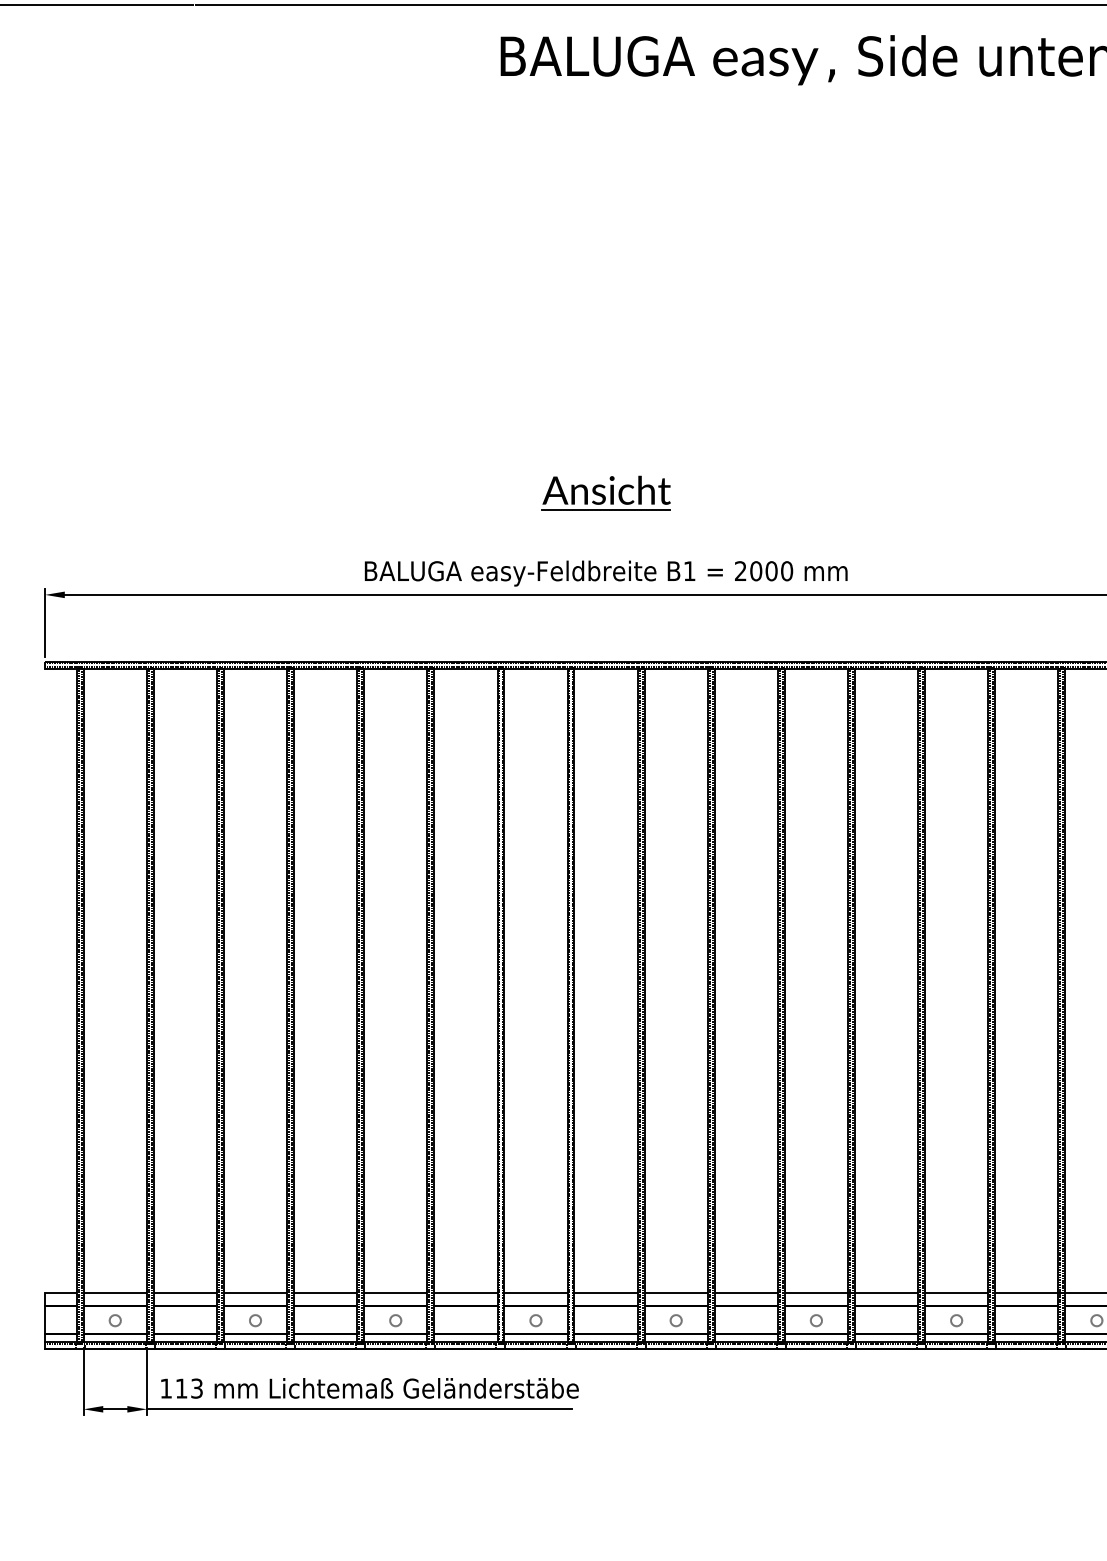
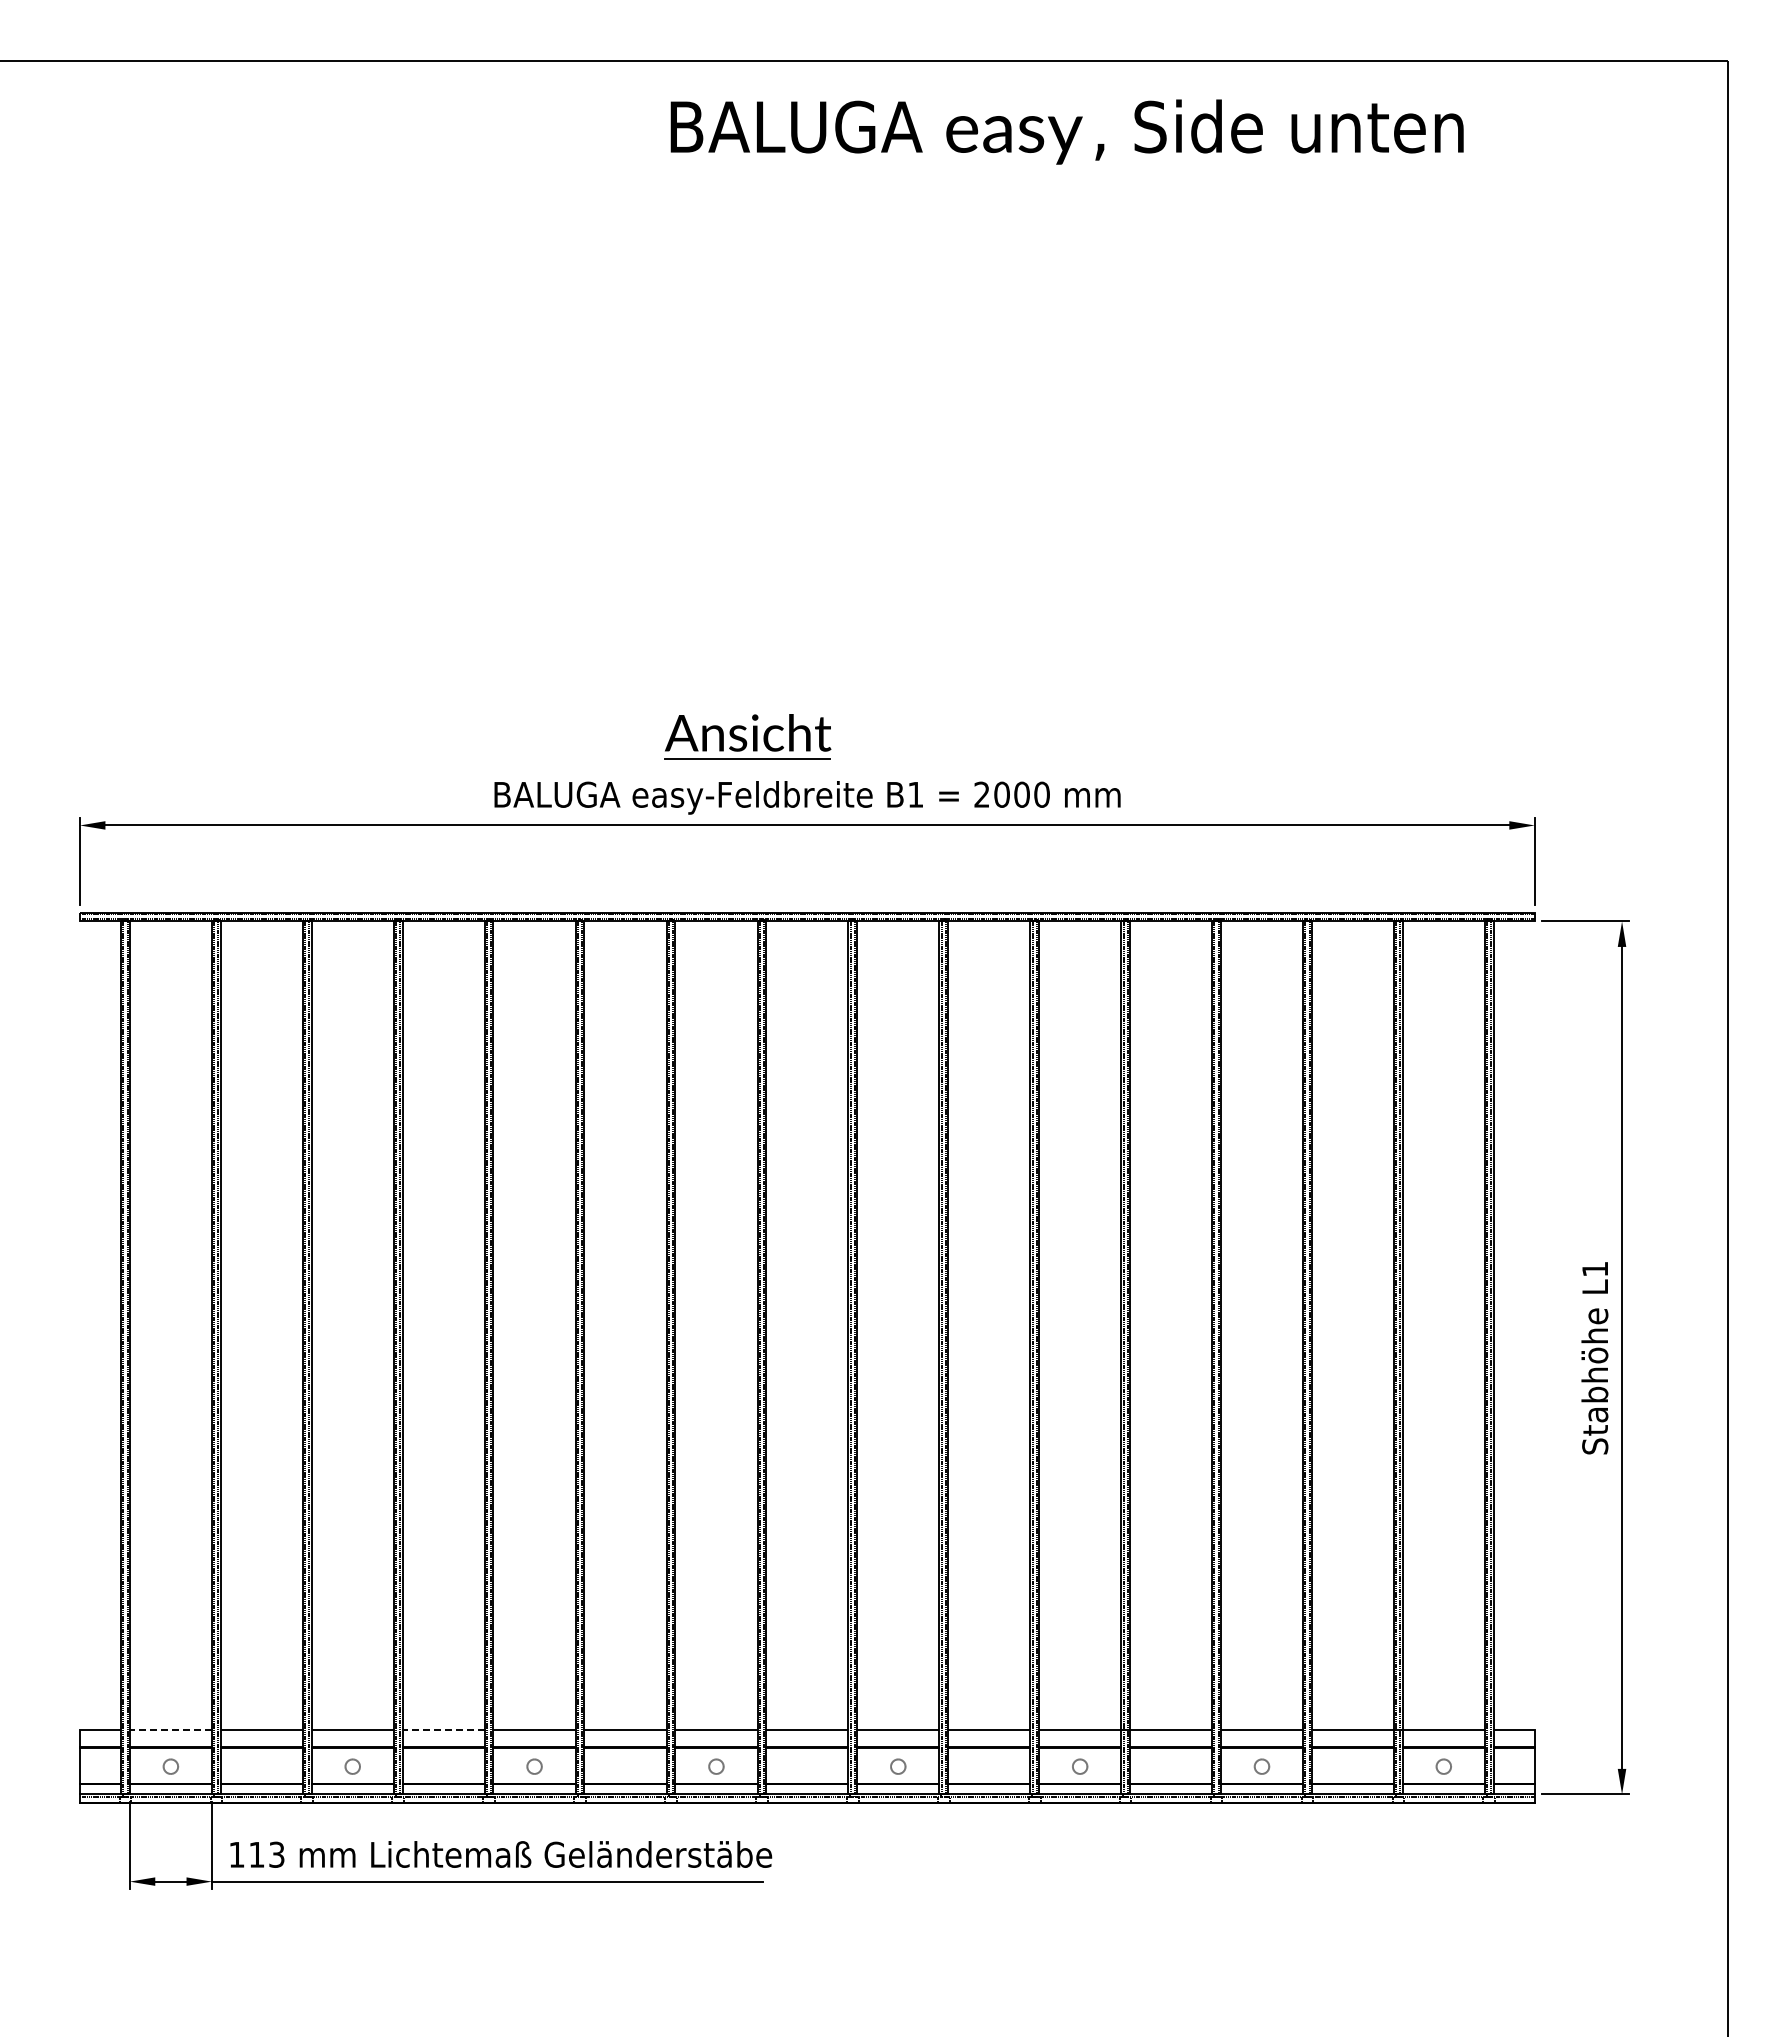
part: (606, 493) -> (747, 736), moved
line: (114, 1292) -> (170, 1730), solid -> dashed
line: (325, 1292) -> (443, 1730), solid -> dashed

